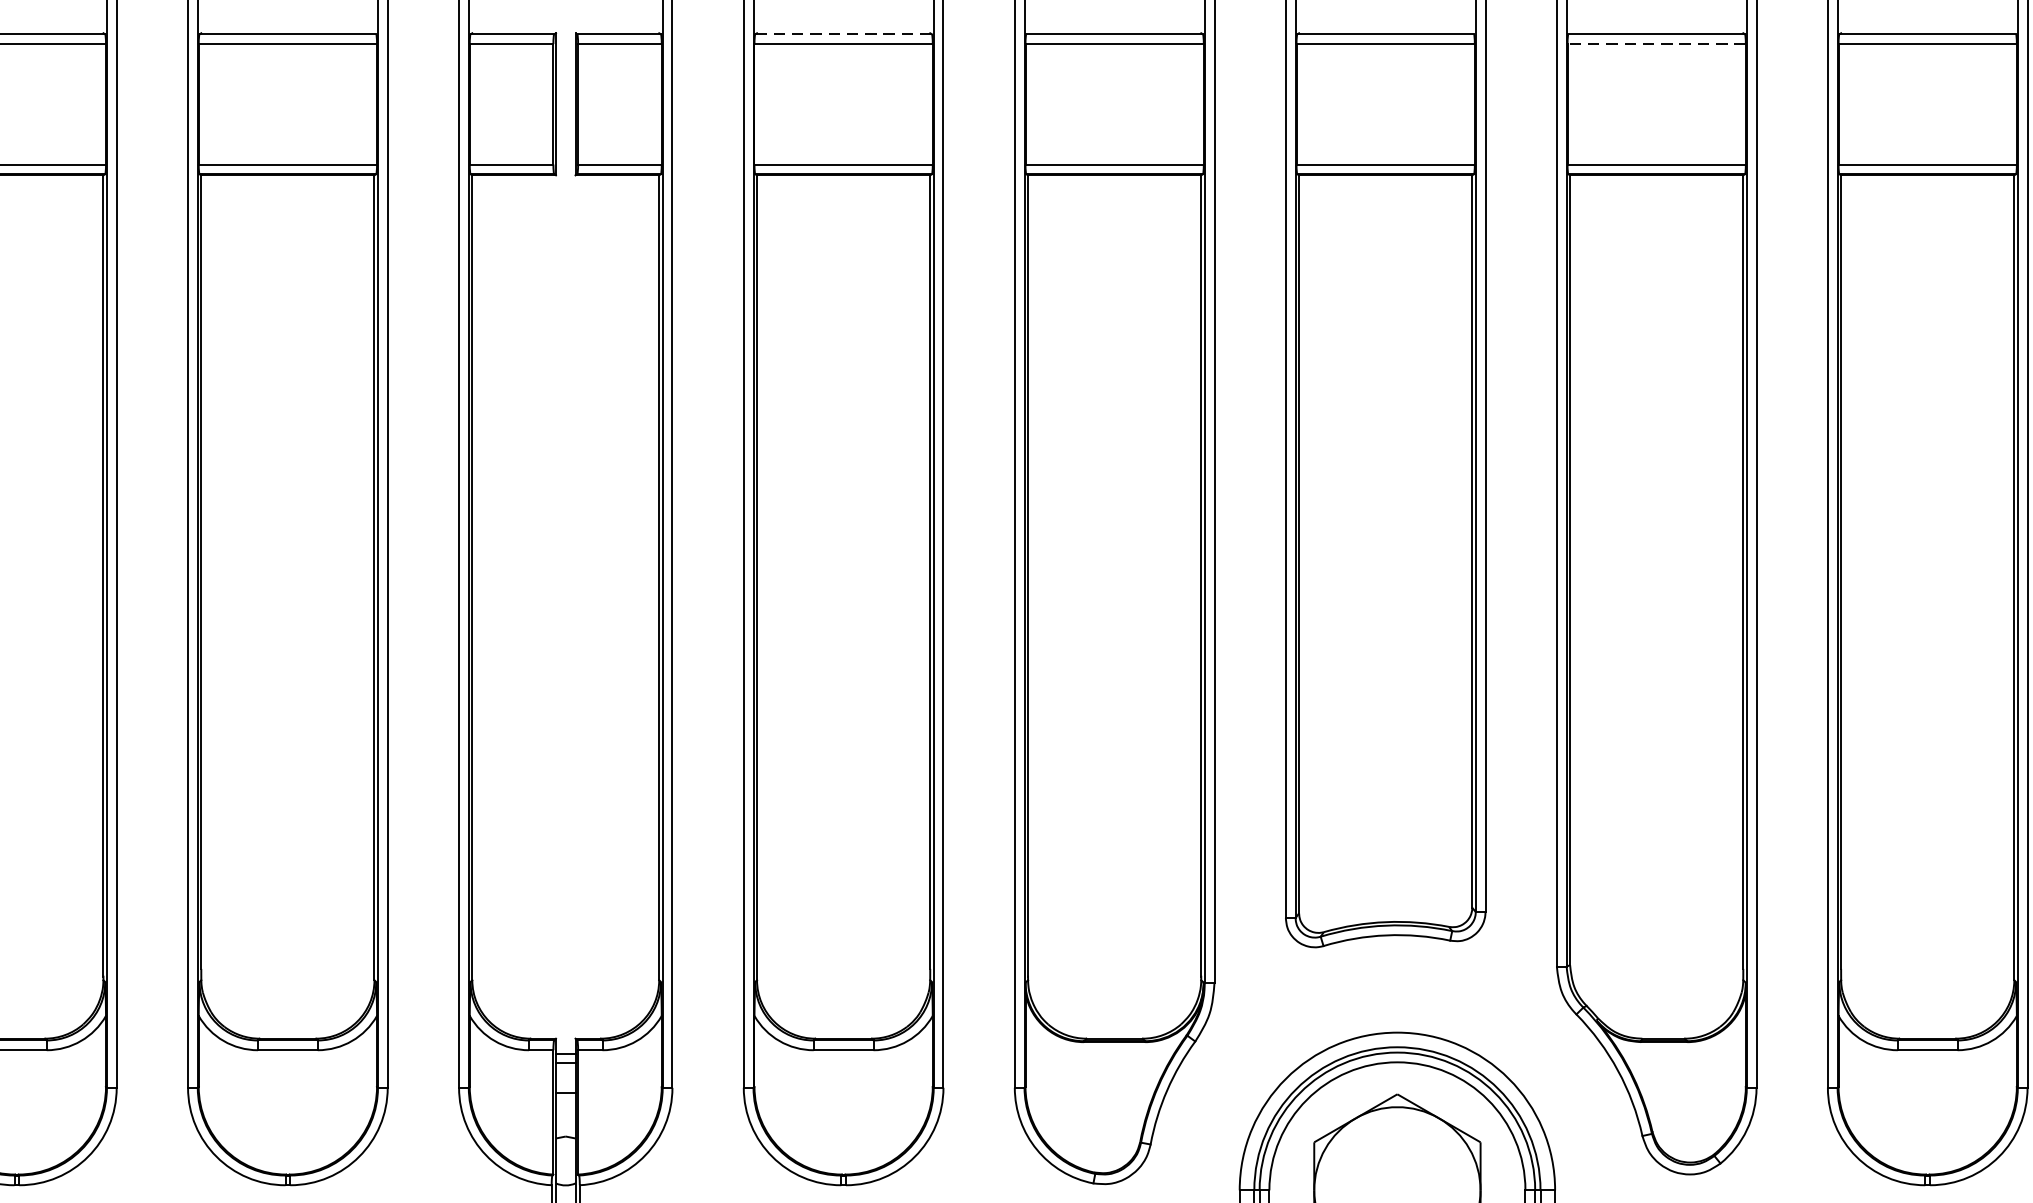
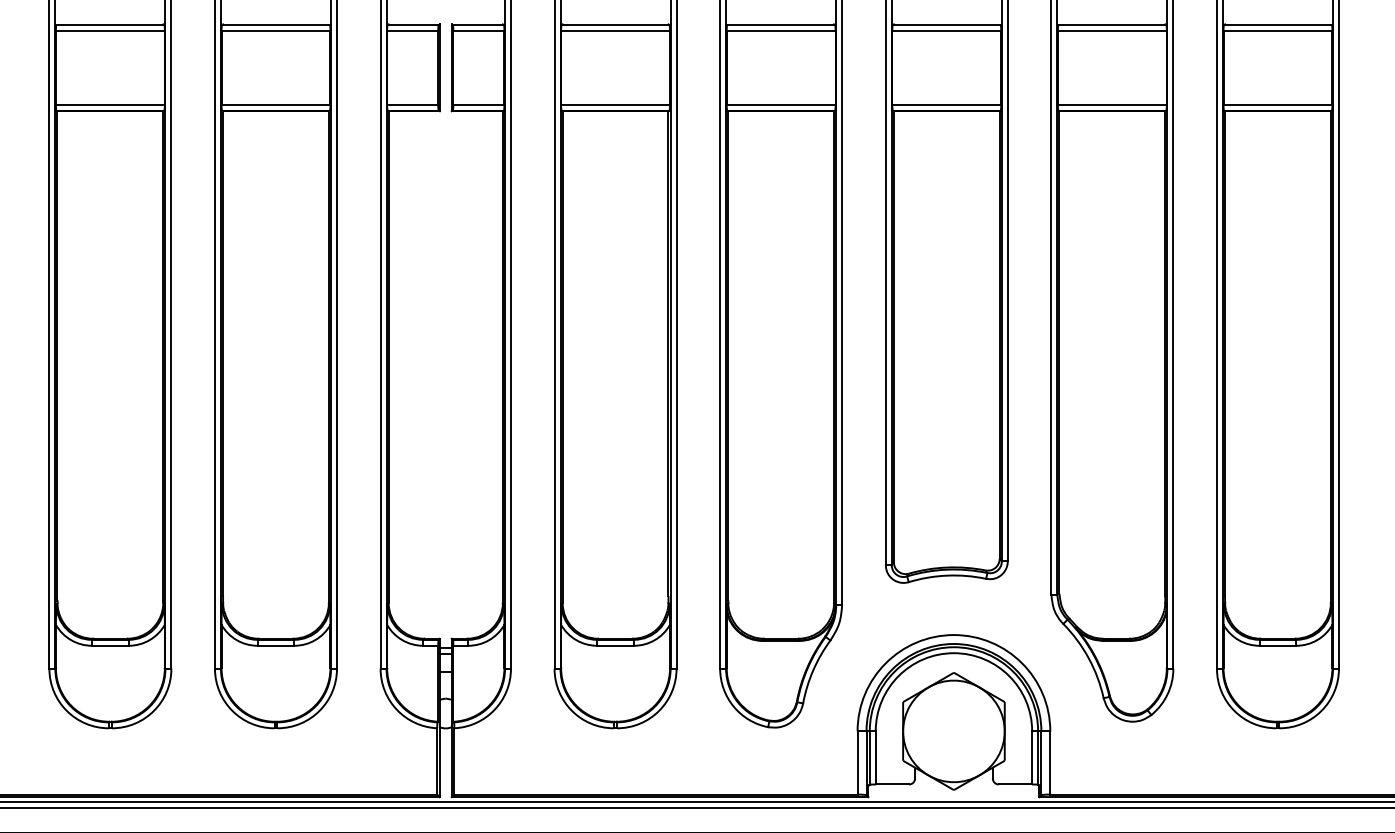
line: (843, 35) -> (615, 25), dashed -> solid
line: (1655, 44) -> (1111, 31), dashed -> solid

